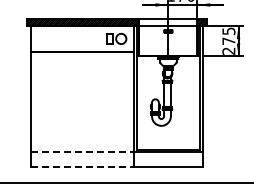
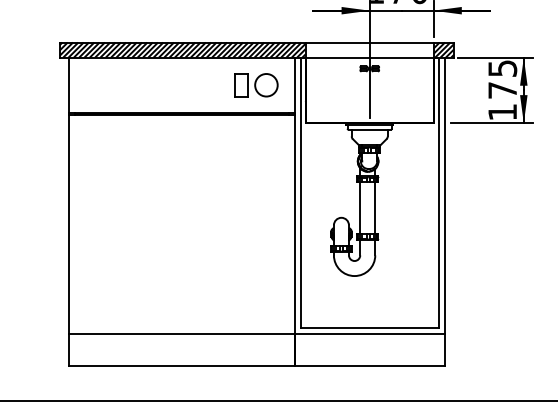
text: (228, 50) -> (501, 110), 275 -> 175
line: (83, 152) -> (183, 334), dashed -> solid
line: (83, 166) -> (183, 365), dashed -> solid

